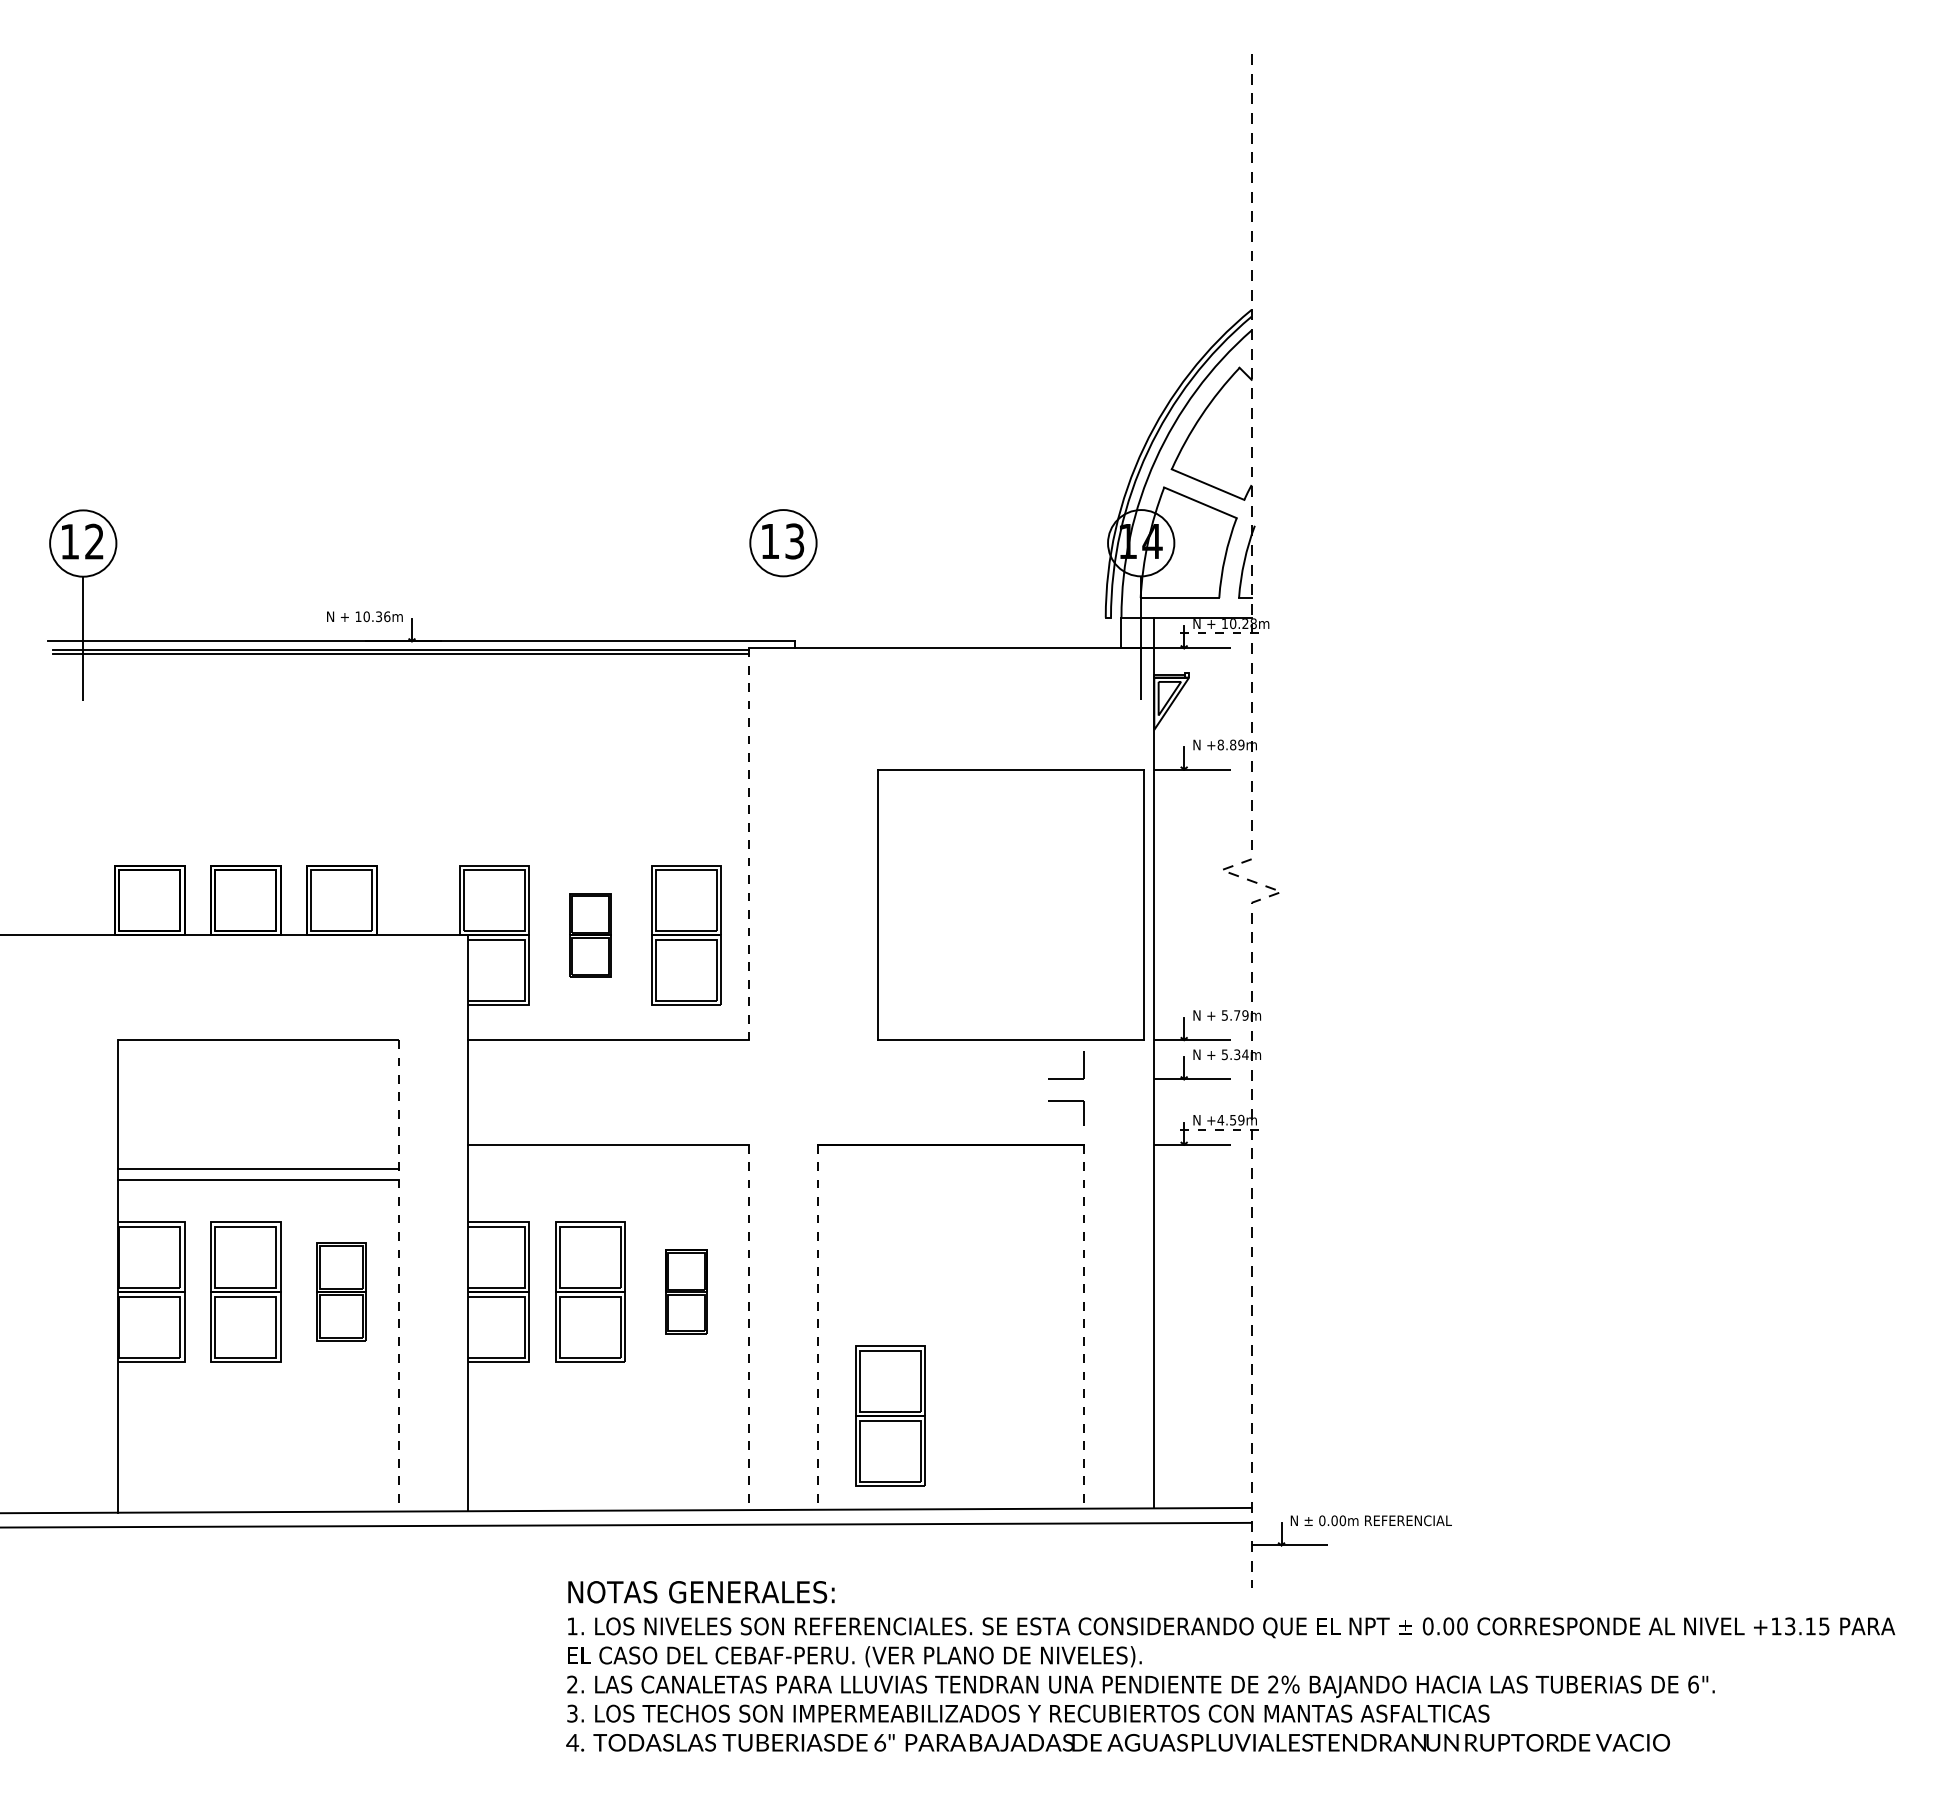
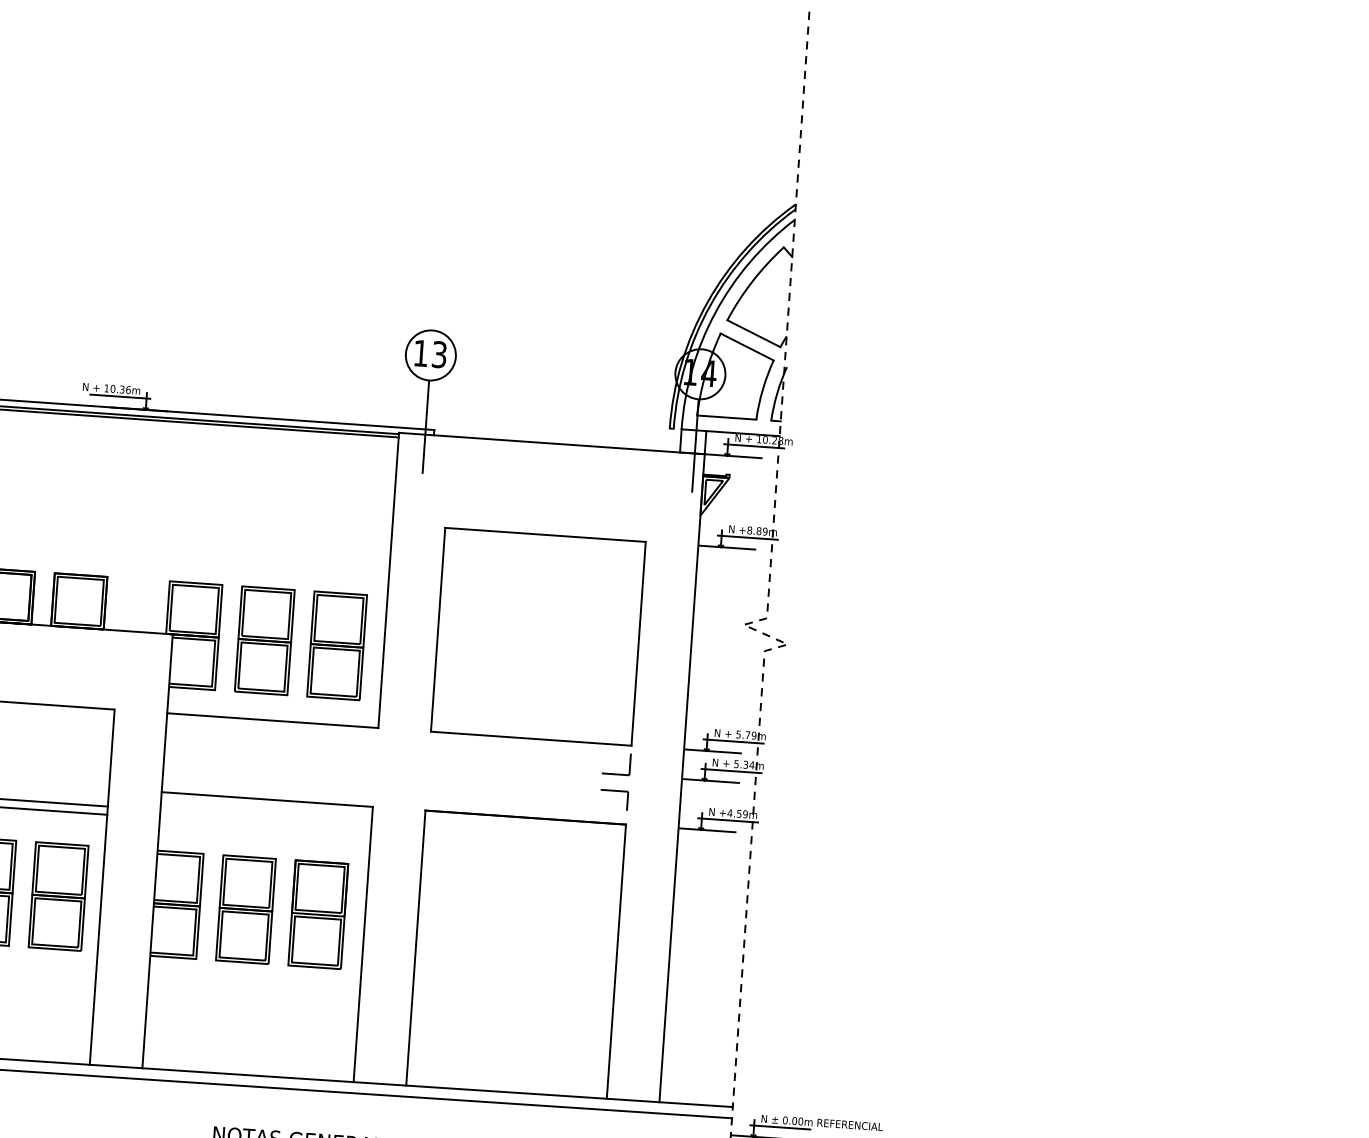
line: (376, 626) -> (119, 396), added
line: (1218, 633) -> (753, 446), dashed -> solid
line: (783, 638) -> (425, 427), added
line: (1218, 754) -> (747, 537), added
line: (748, 844) -> (388, 580), dashed -> solid
part: (1010, 904) -> (537, 636), moved
part: (590, 935) -> (264, 640), size x1.67
line: (1218, 1025) -> (733, 741), added
line: (1218, 1064) -> (731, 771), added
line: (1218, 1129) -> (727, 820), dashed -> solid
line: (398, 1275) -> (102, 886), dashed -> solid
part: (341, 1291) -> (58, 895), size x1.43
part: (686, 1291) -> (318, 914), size x1.67
line: (1084, 1326) -> (616, 961), dashed -> solid
line: (748, 1327) -> (363, 944), dashed -> solid
line: (818, 1327) -> (415, 948), dashed -> solid
part: (890, 1415) -> (465, 1018), removed
line: (1316, 1530) -> (780, 1127), added

